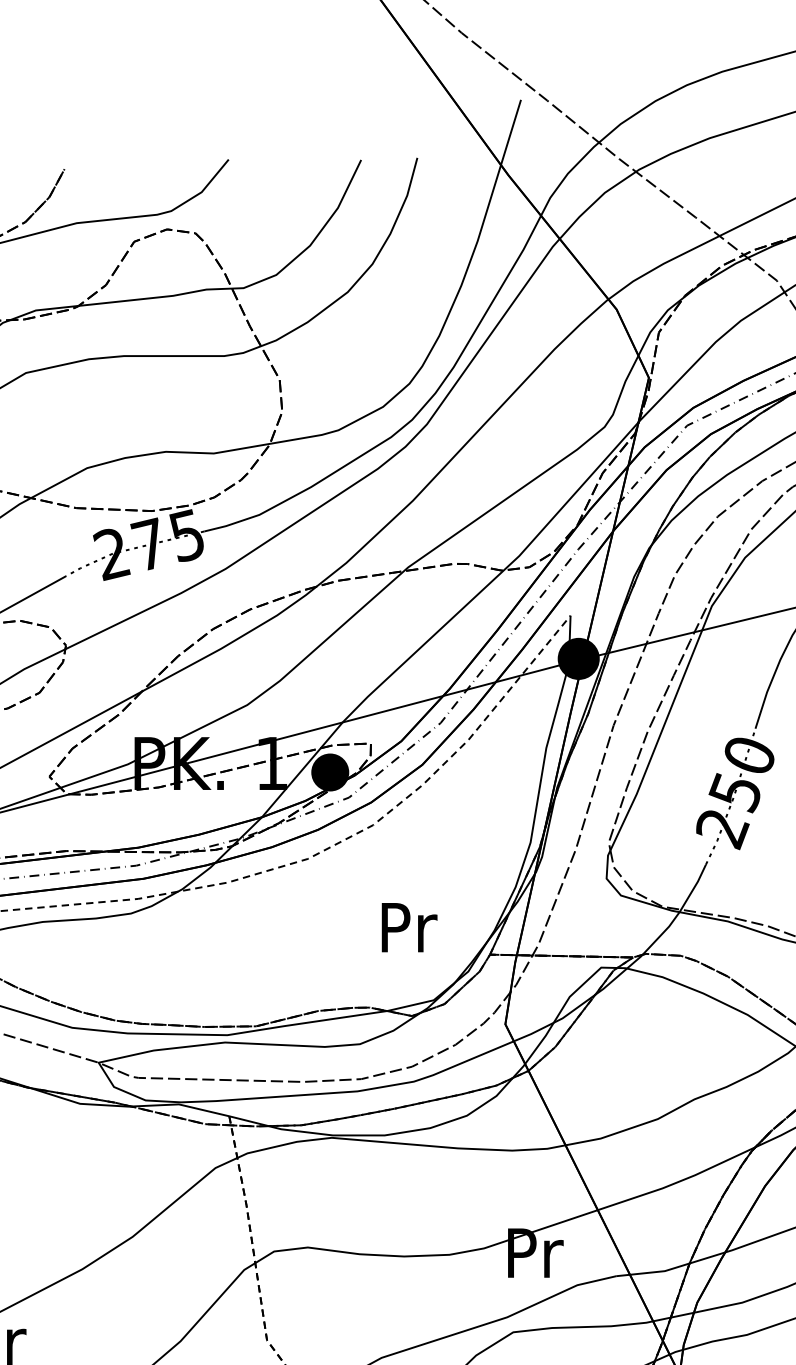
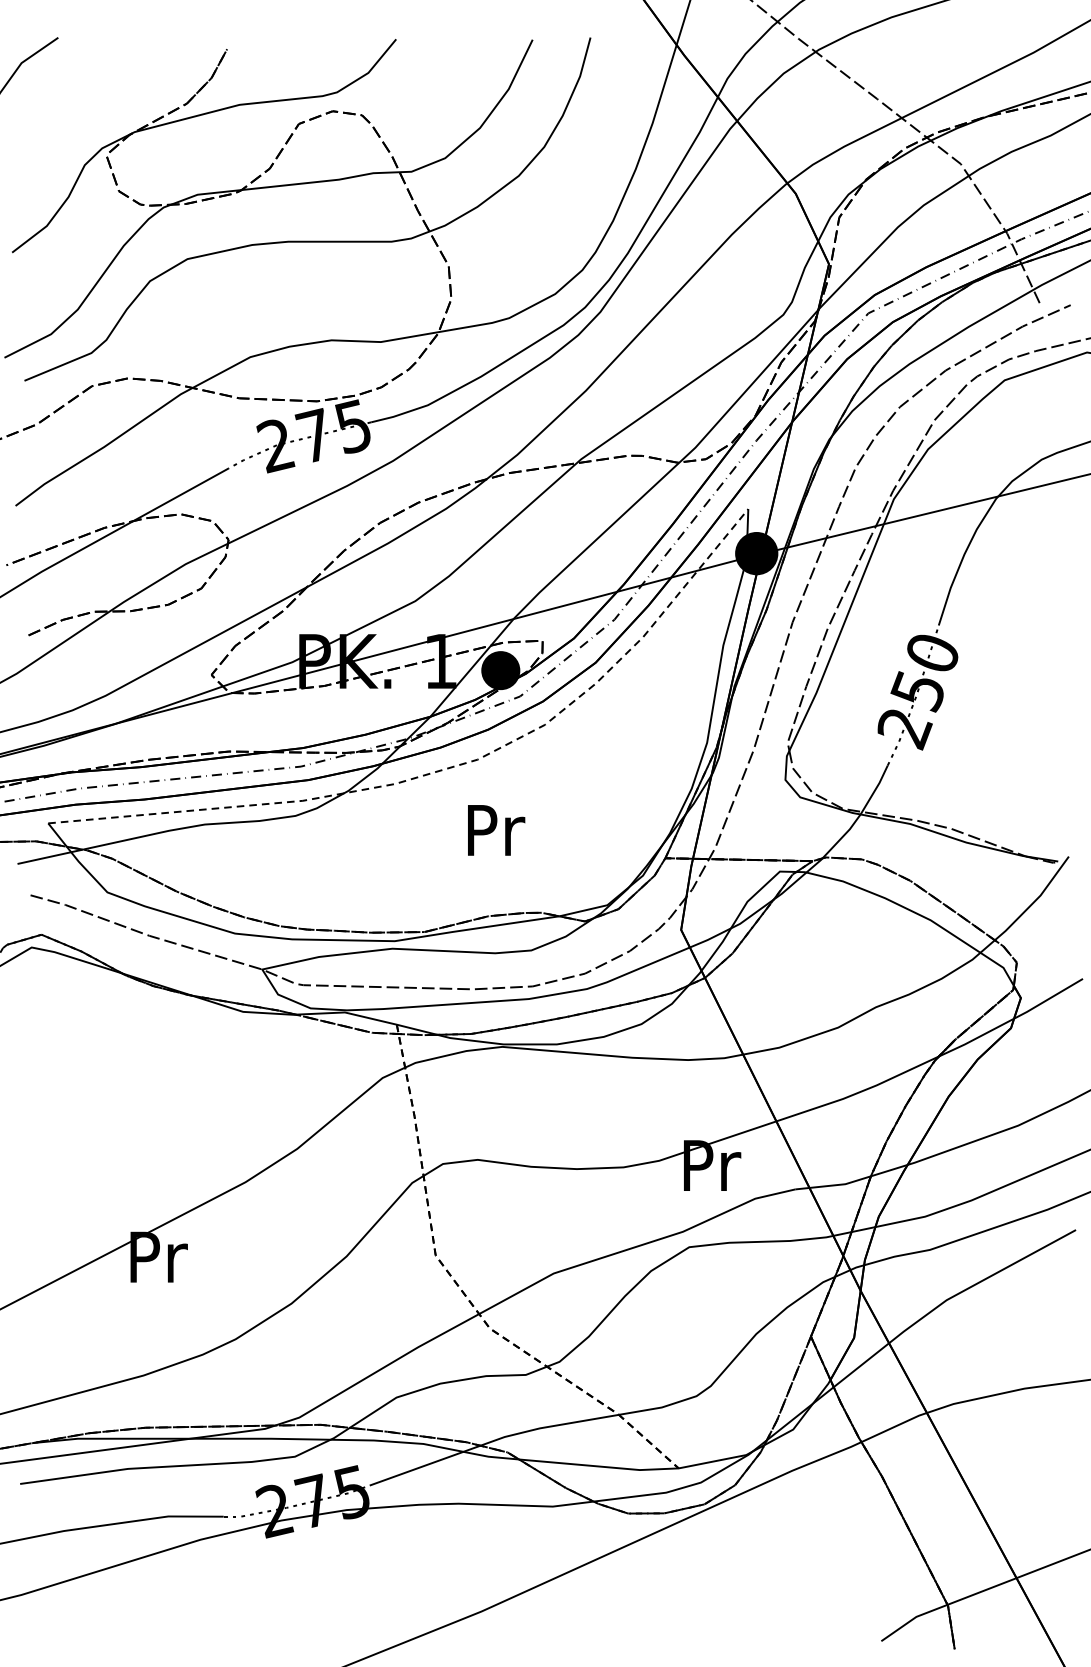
text: (409, 927) -> (496, 830), moved

